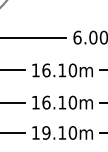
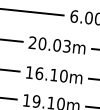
text: (54, 70) -> (49, 44), 16.10m -> 20.03m

